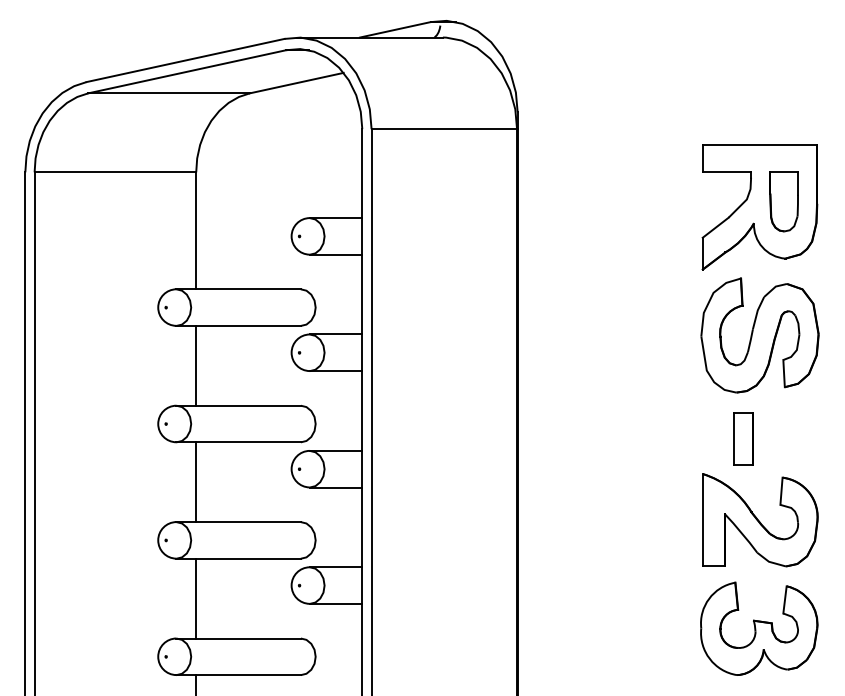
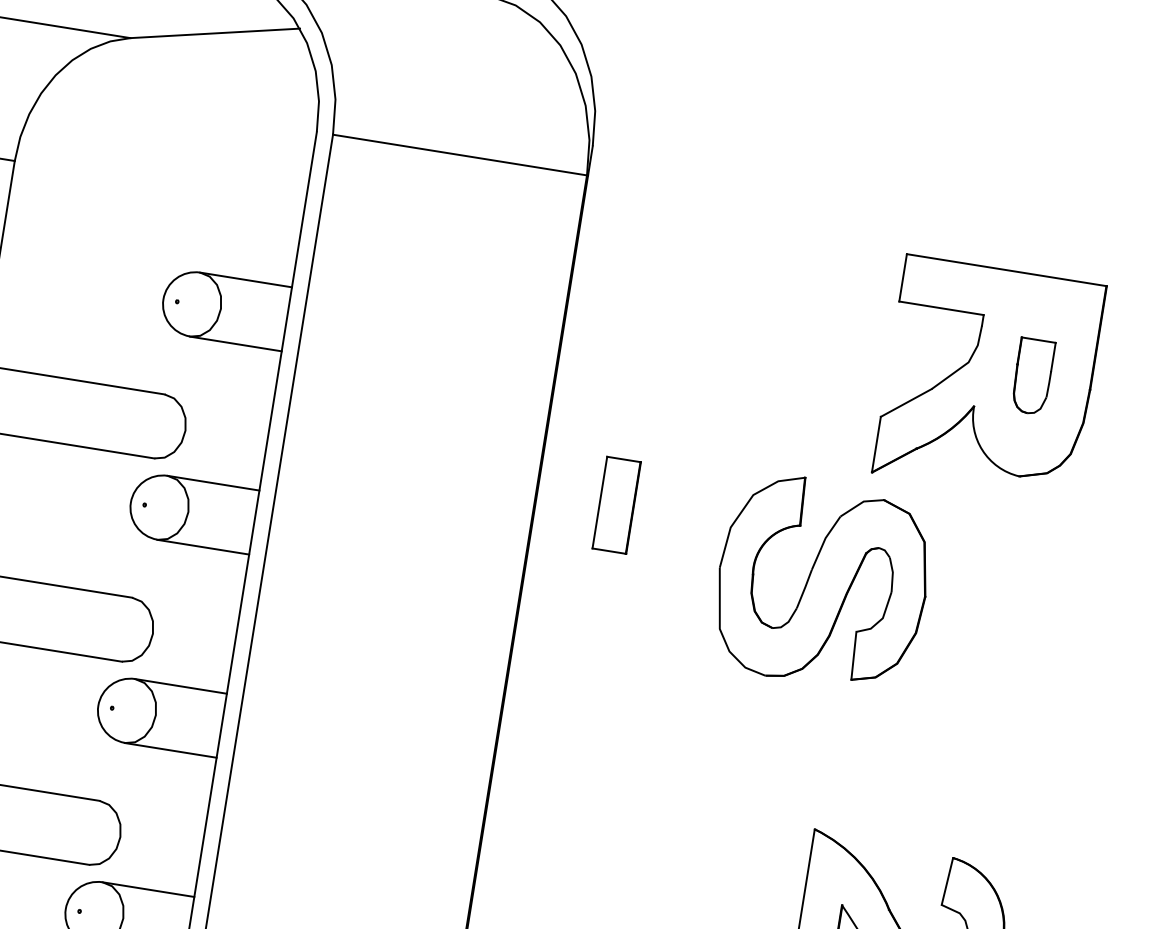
part: (783, 201) -> (1031, 376), size x0.7
part: (759, 335) -> (821, 582), moved
part: (743, 438) -> (617, 504), moved

